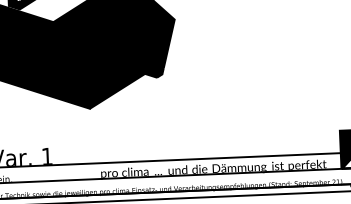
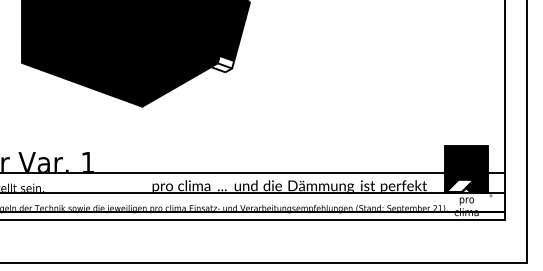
fill: (154, 70) -> (222, 63), removed

